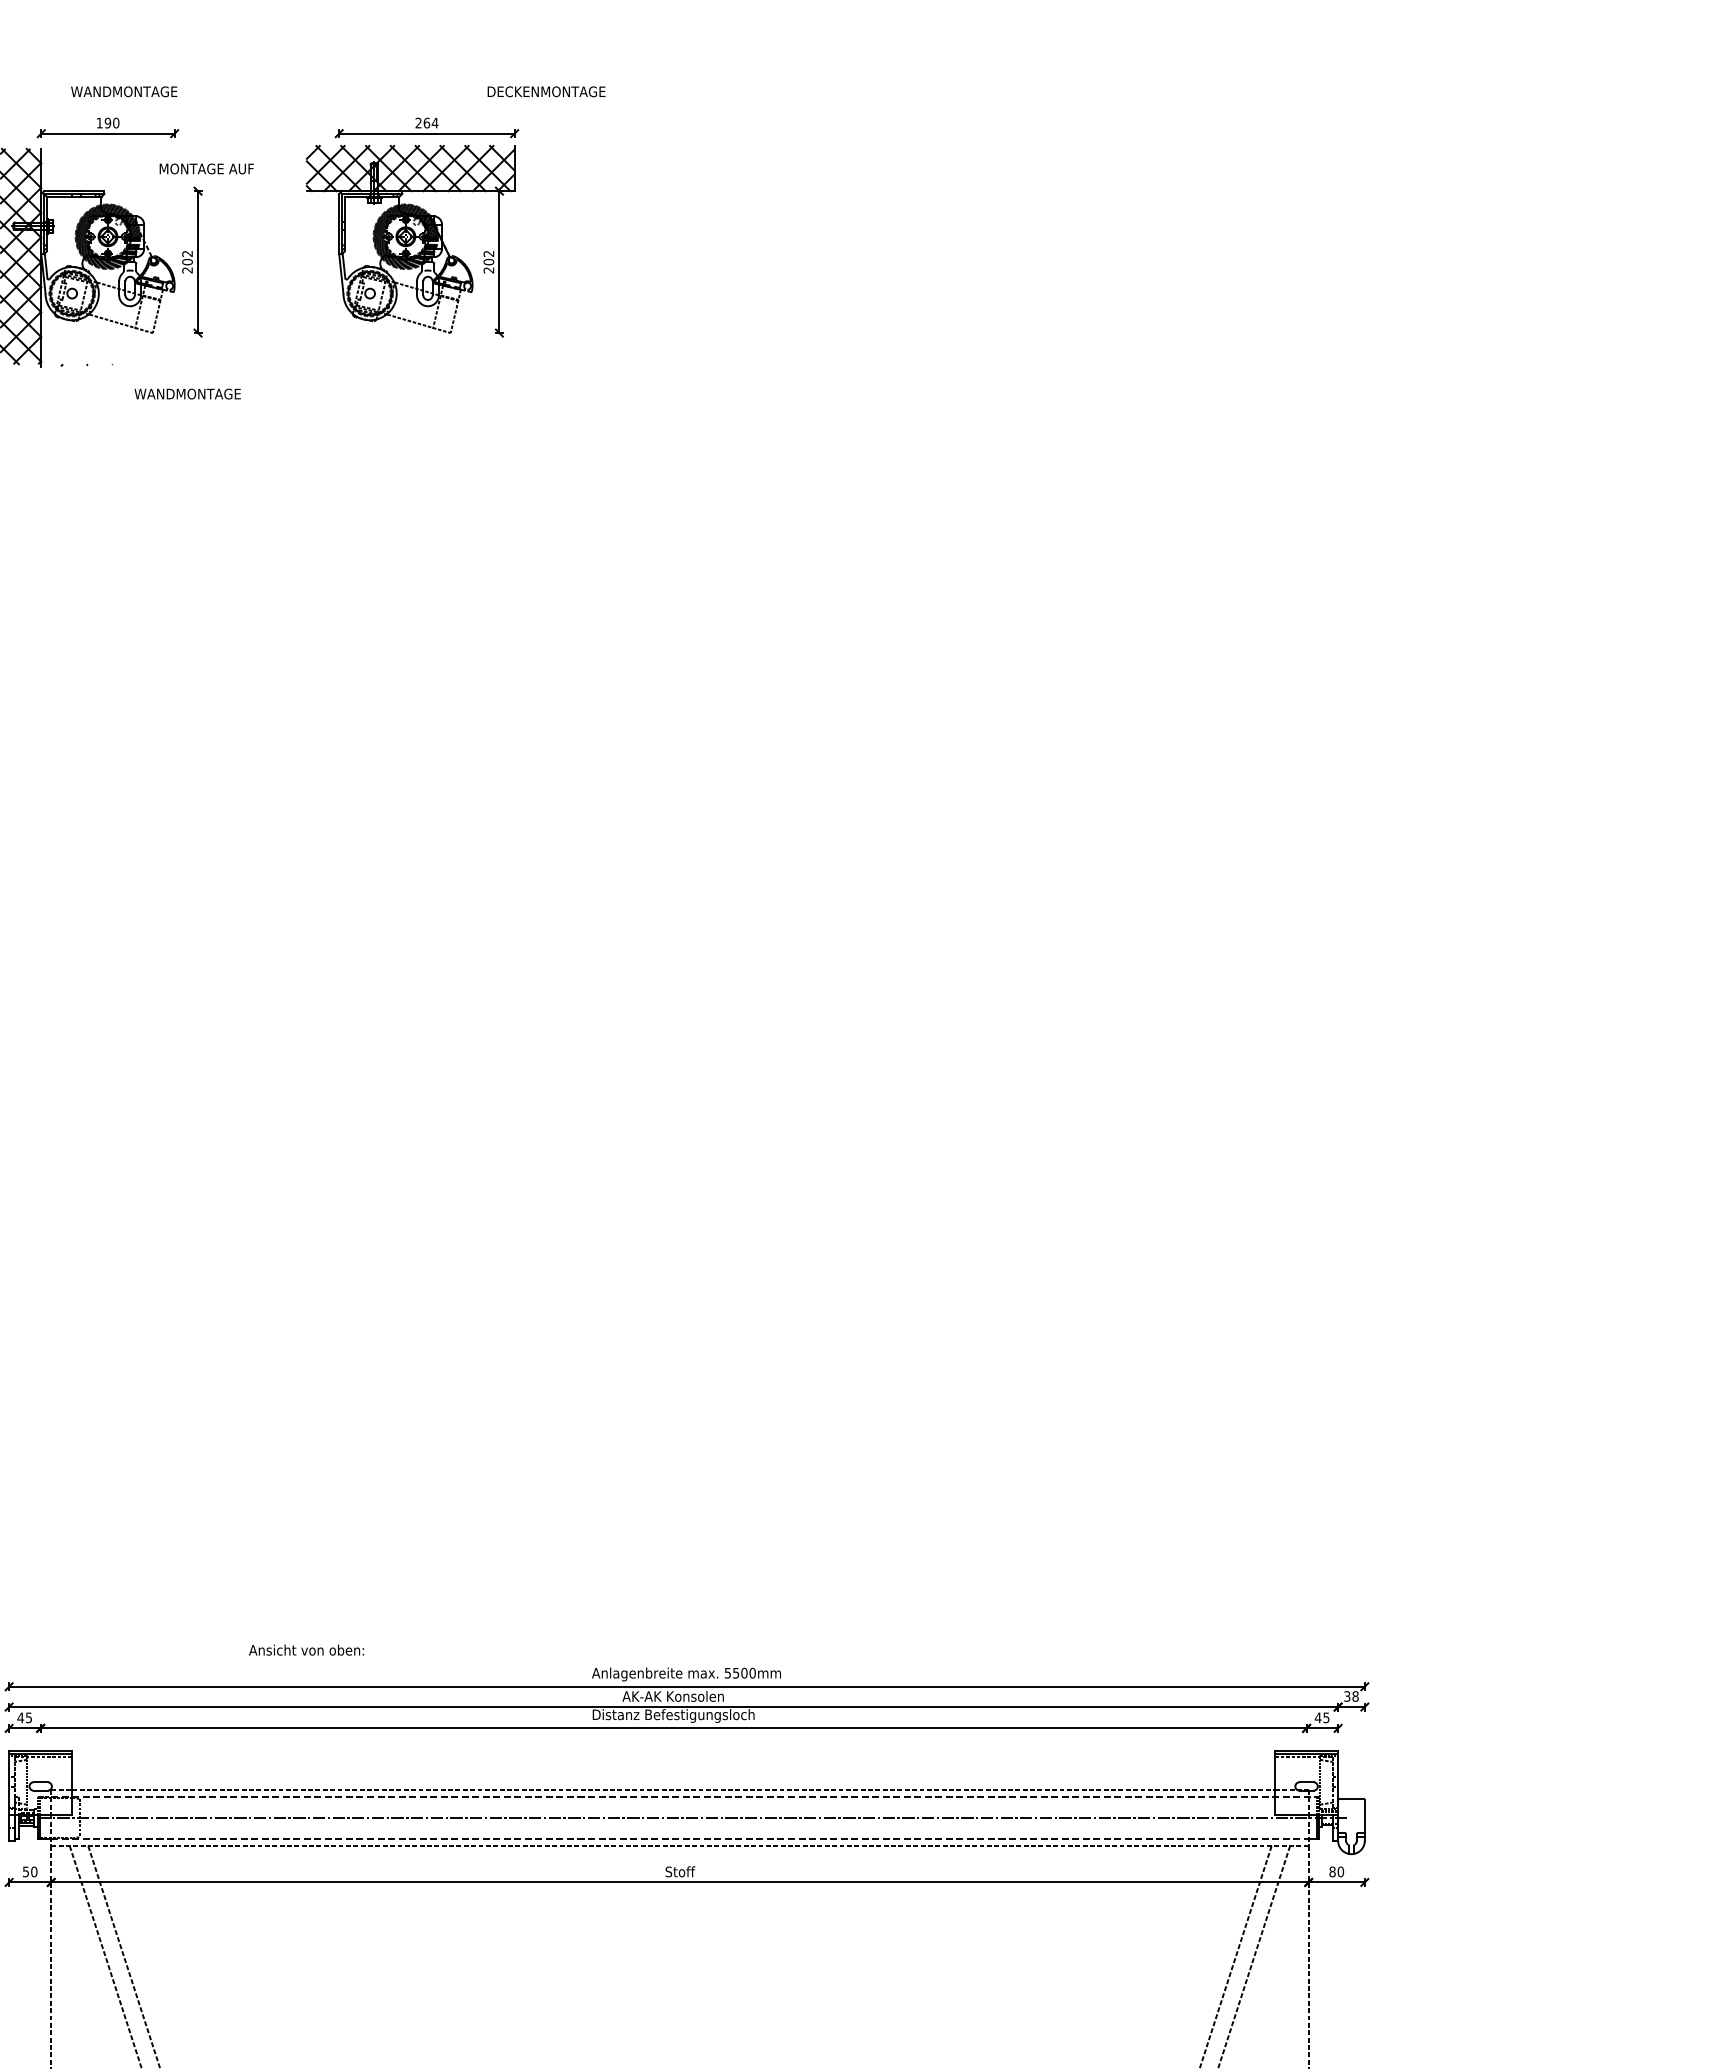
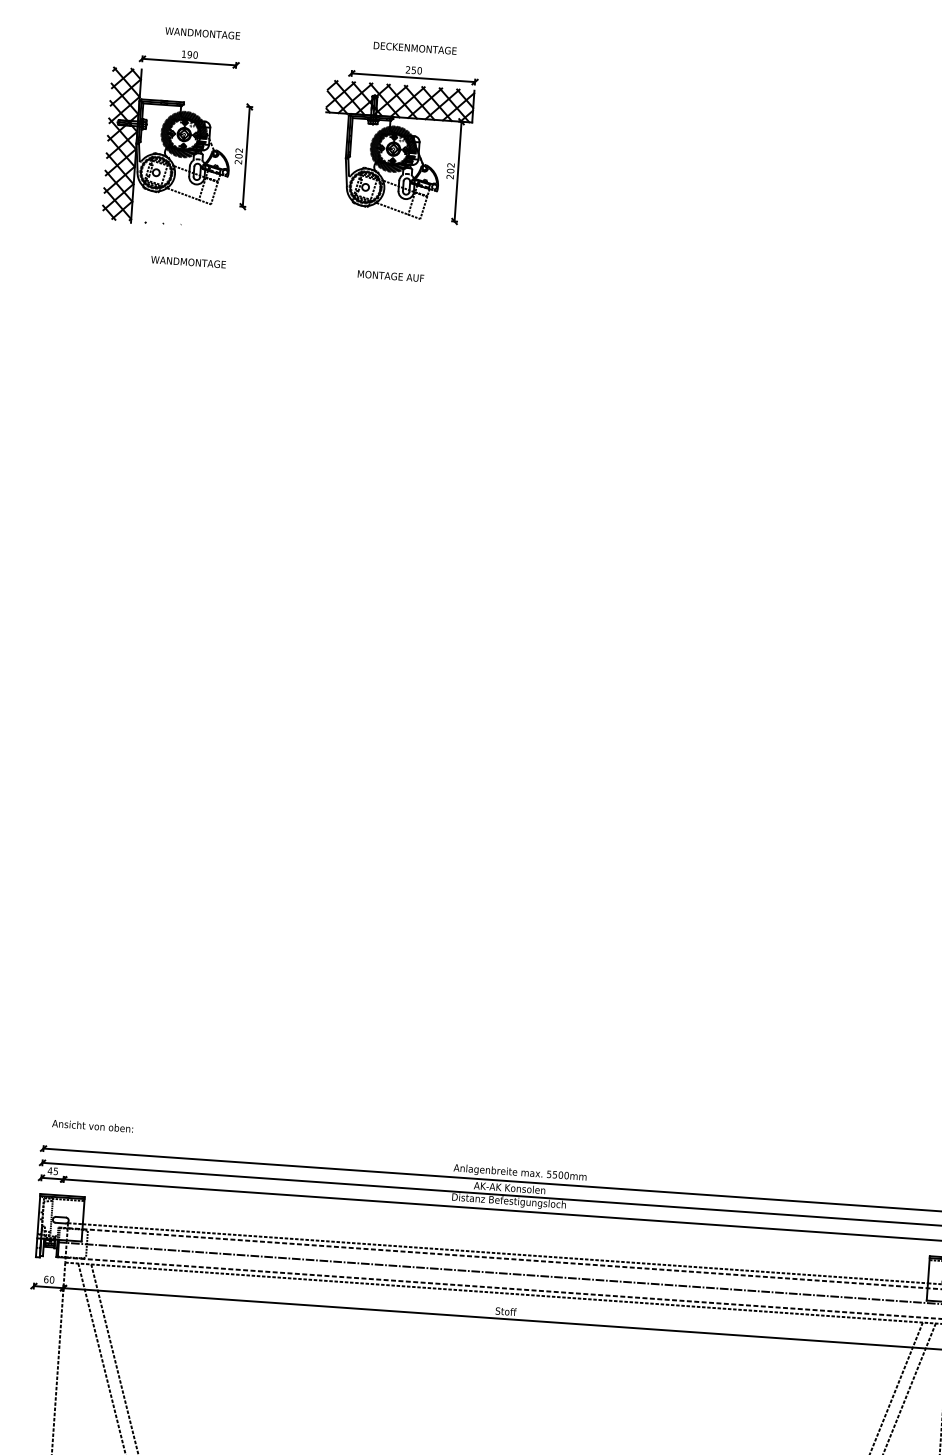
text: (546, 91) -> (415, 48), moved
text: (430, 122) -> (416, 70), 264 -> 250
text: (206, 168) -> (390, 275), moved
text: (187, 393) -> (188, 261), moved
text: (306, 1649) -> (92, 1125), moved
text: (25, 1871) -> (45, 1279), 50 -> 60

